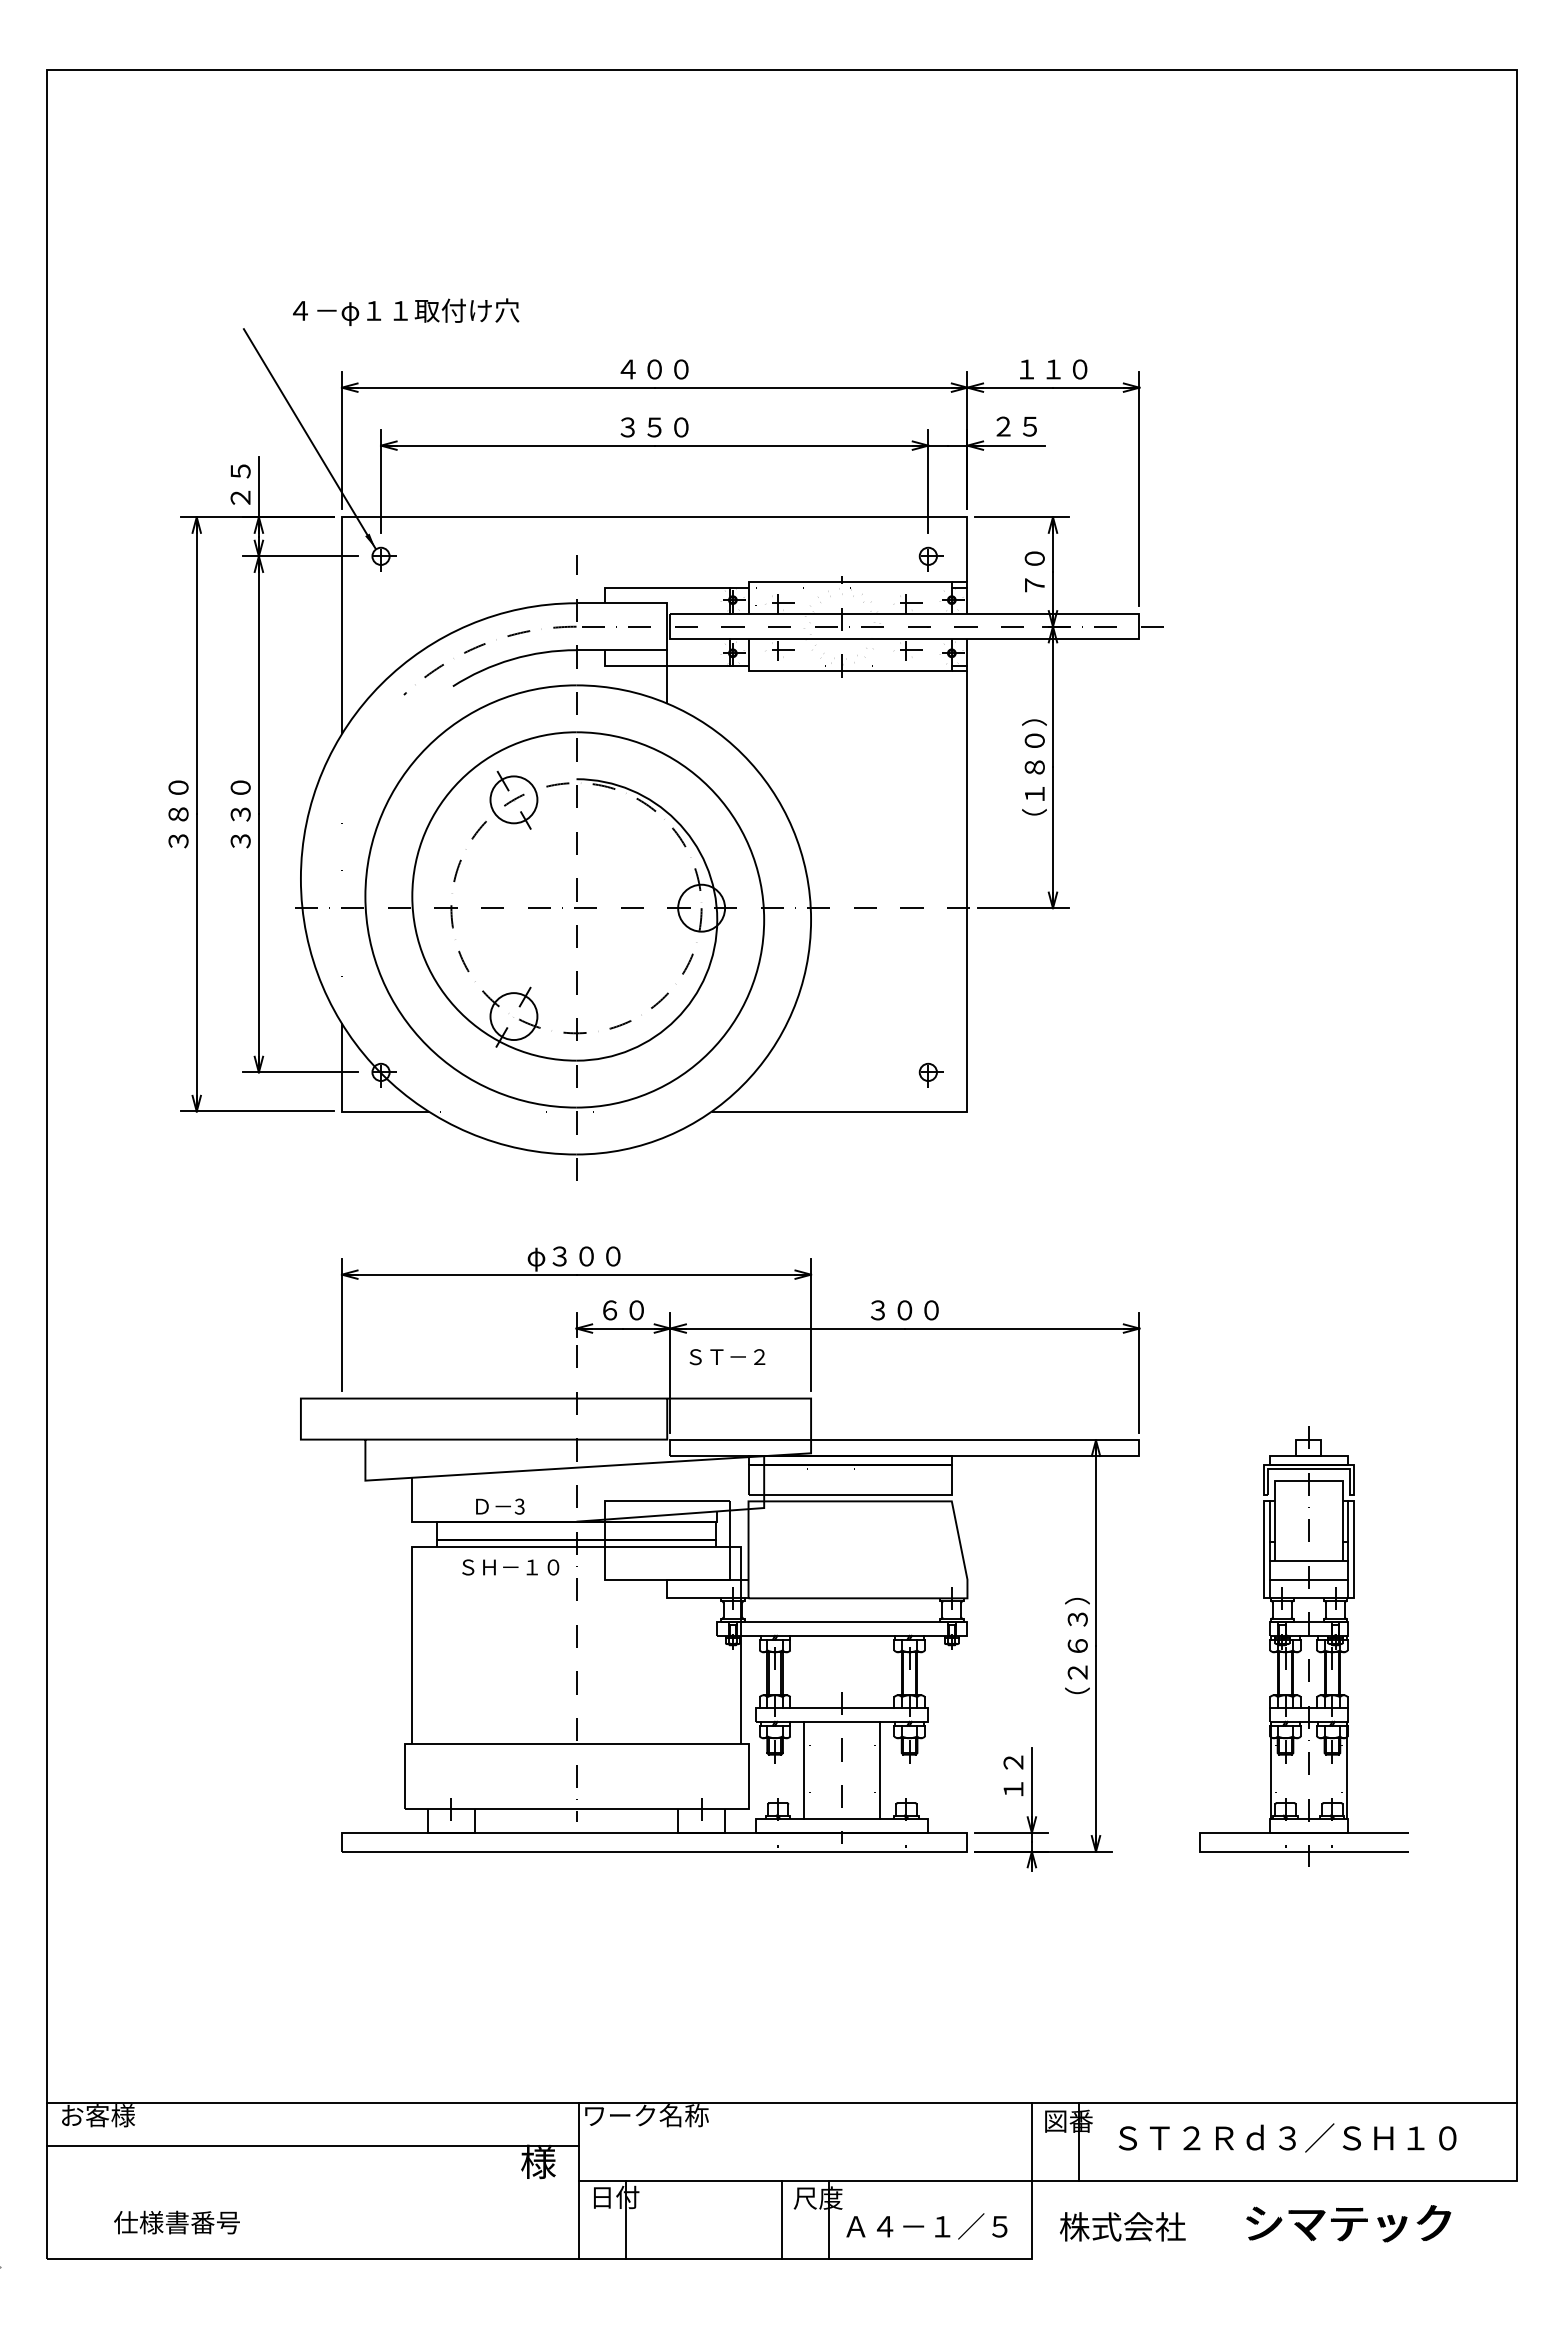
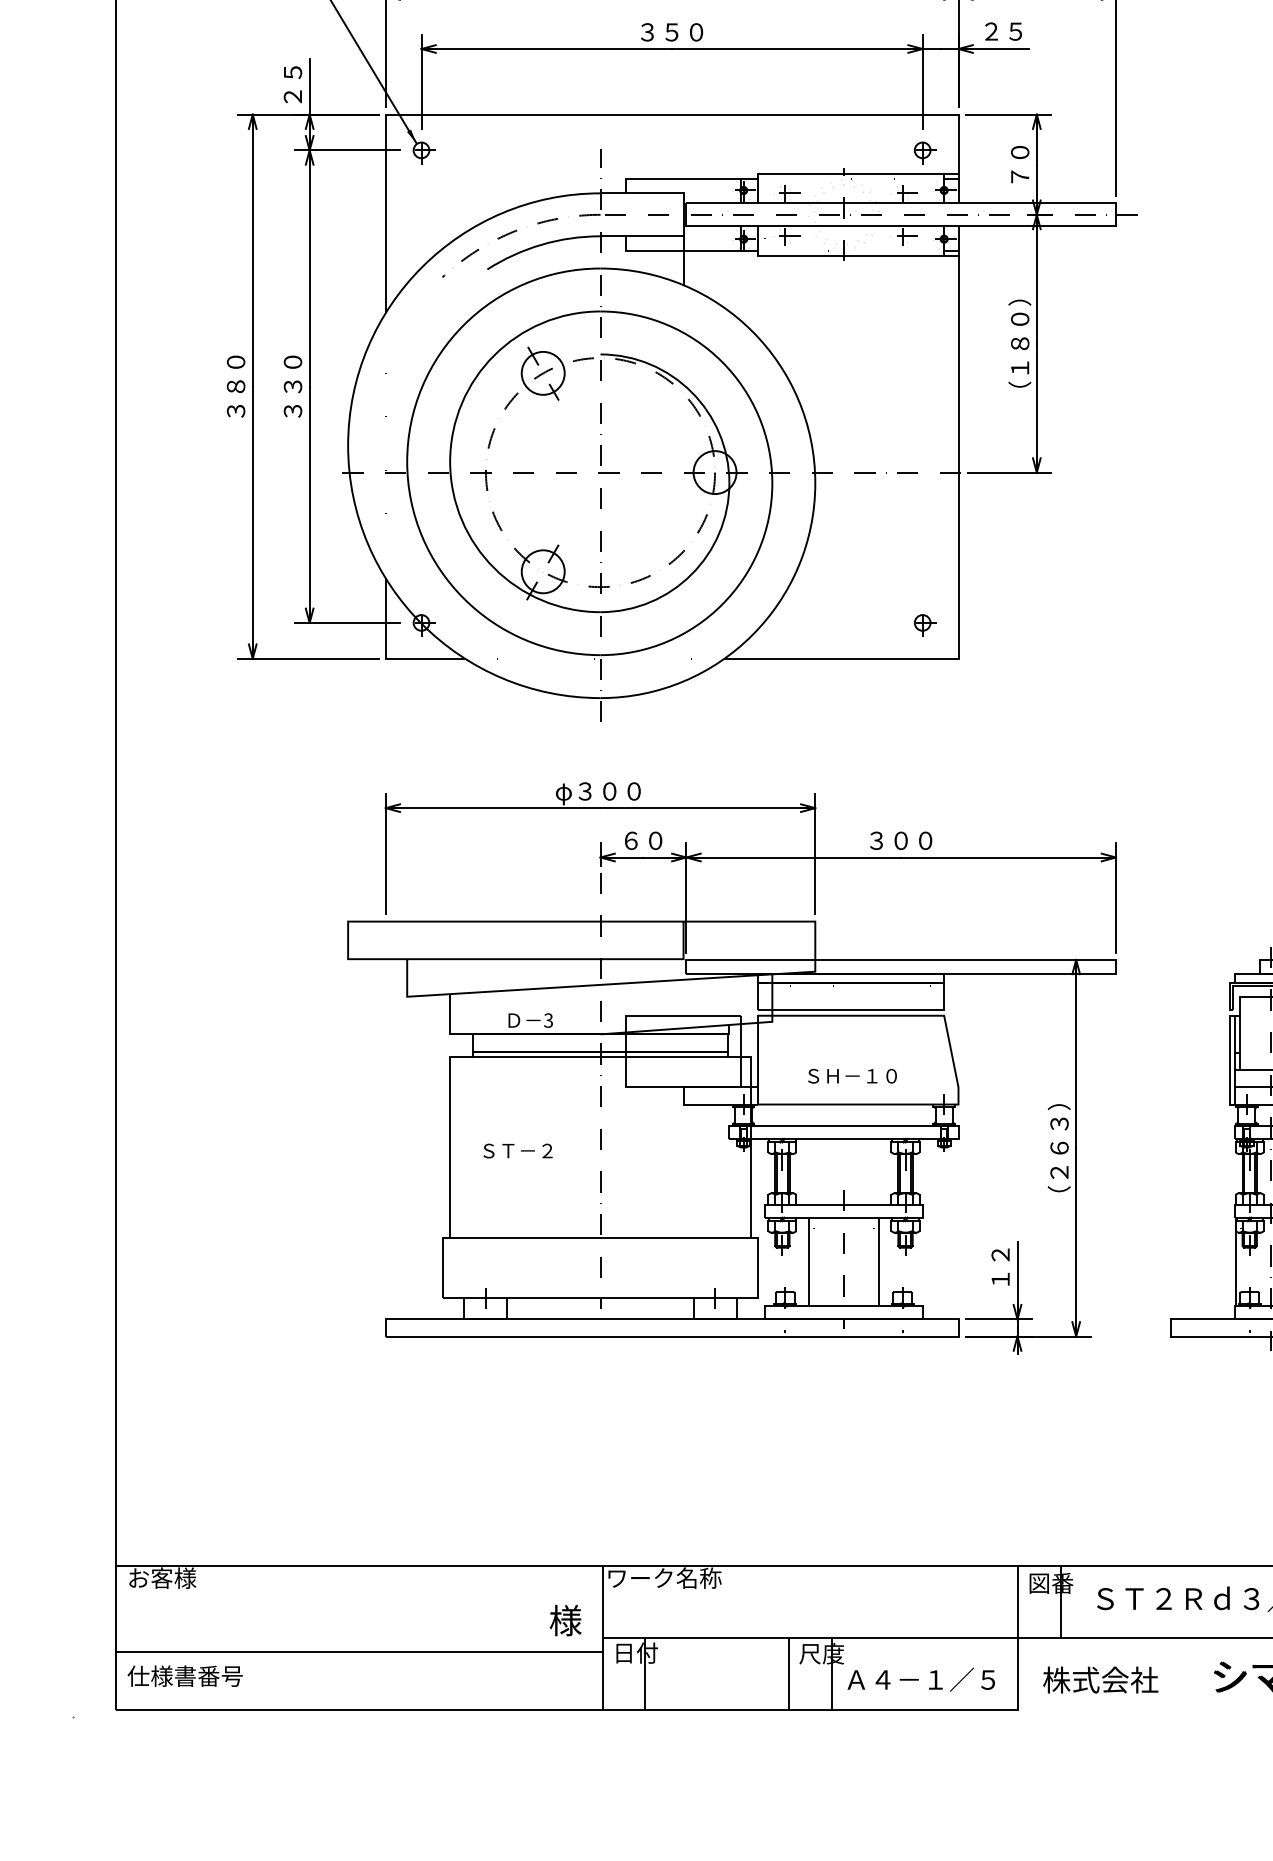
text: (727, 1357) -> (518, 1151), moved
text: (510, 1567) -> (852, 1076), moved
line: (312, 2145) -> (358, 1652), moved
text: (176, 2222) -> (184, 1676), moved

